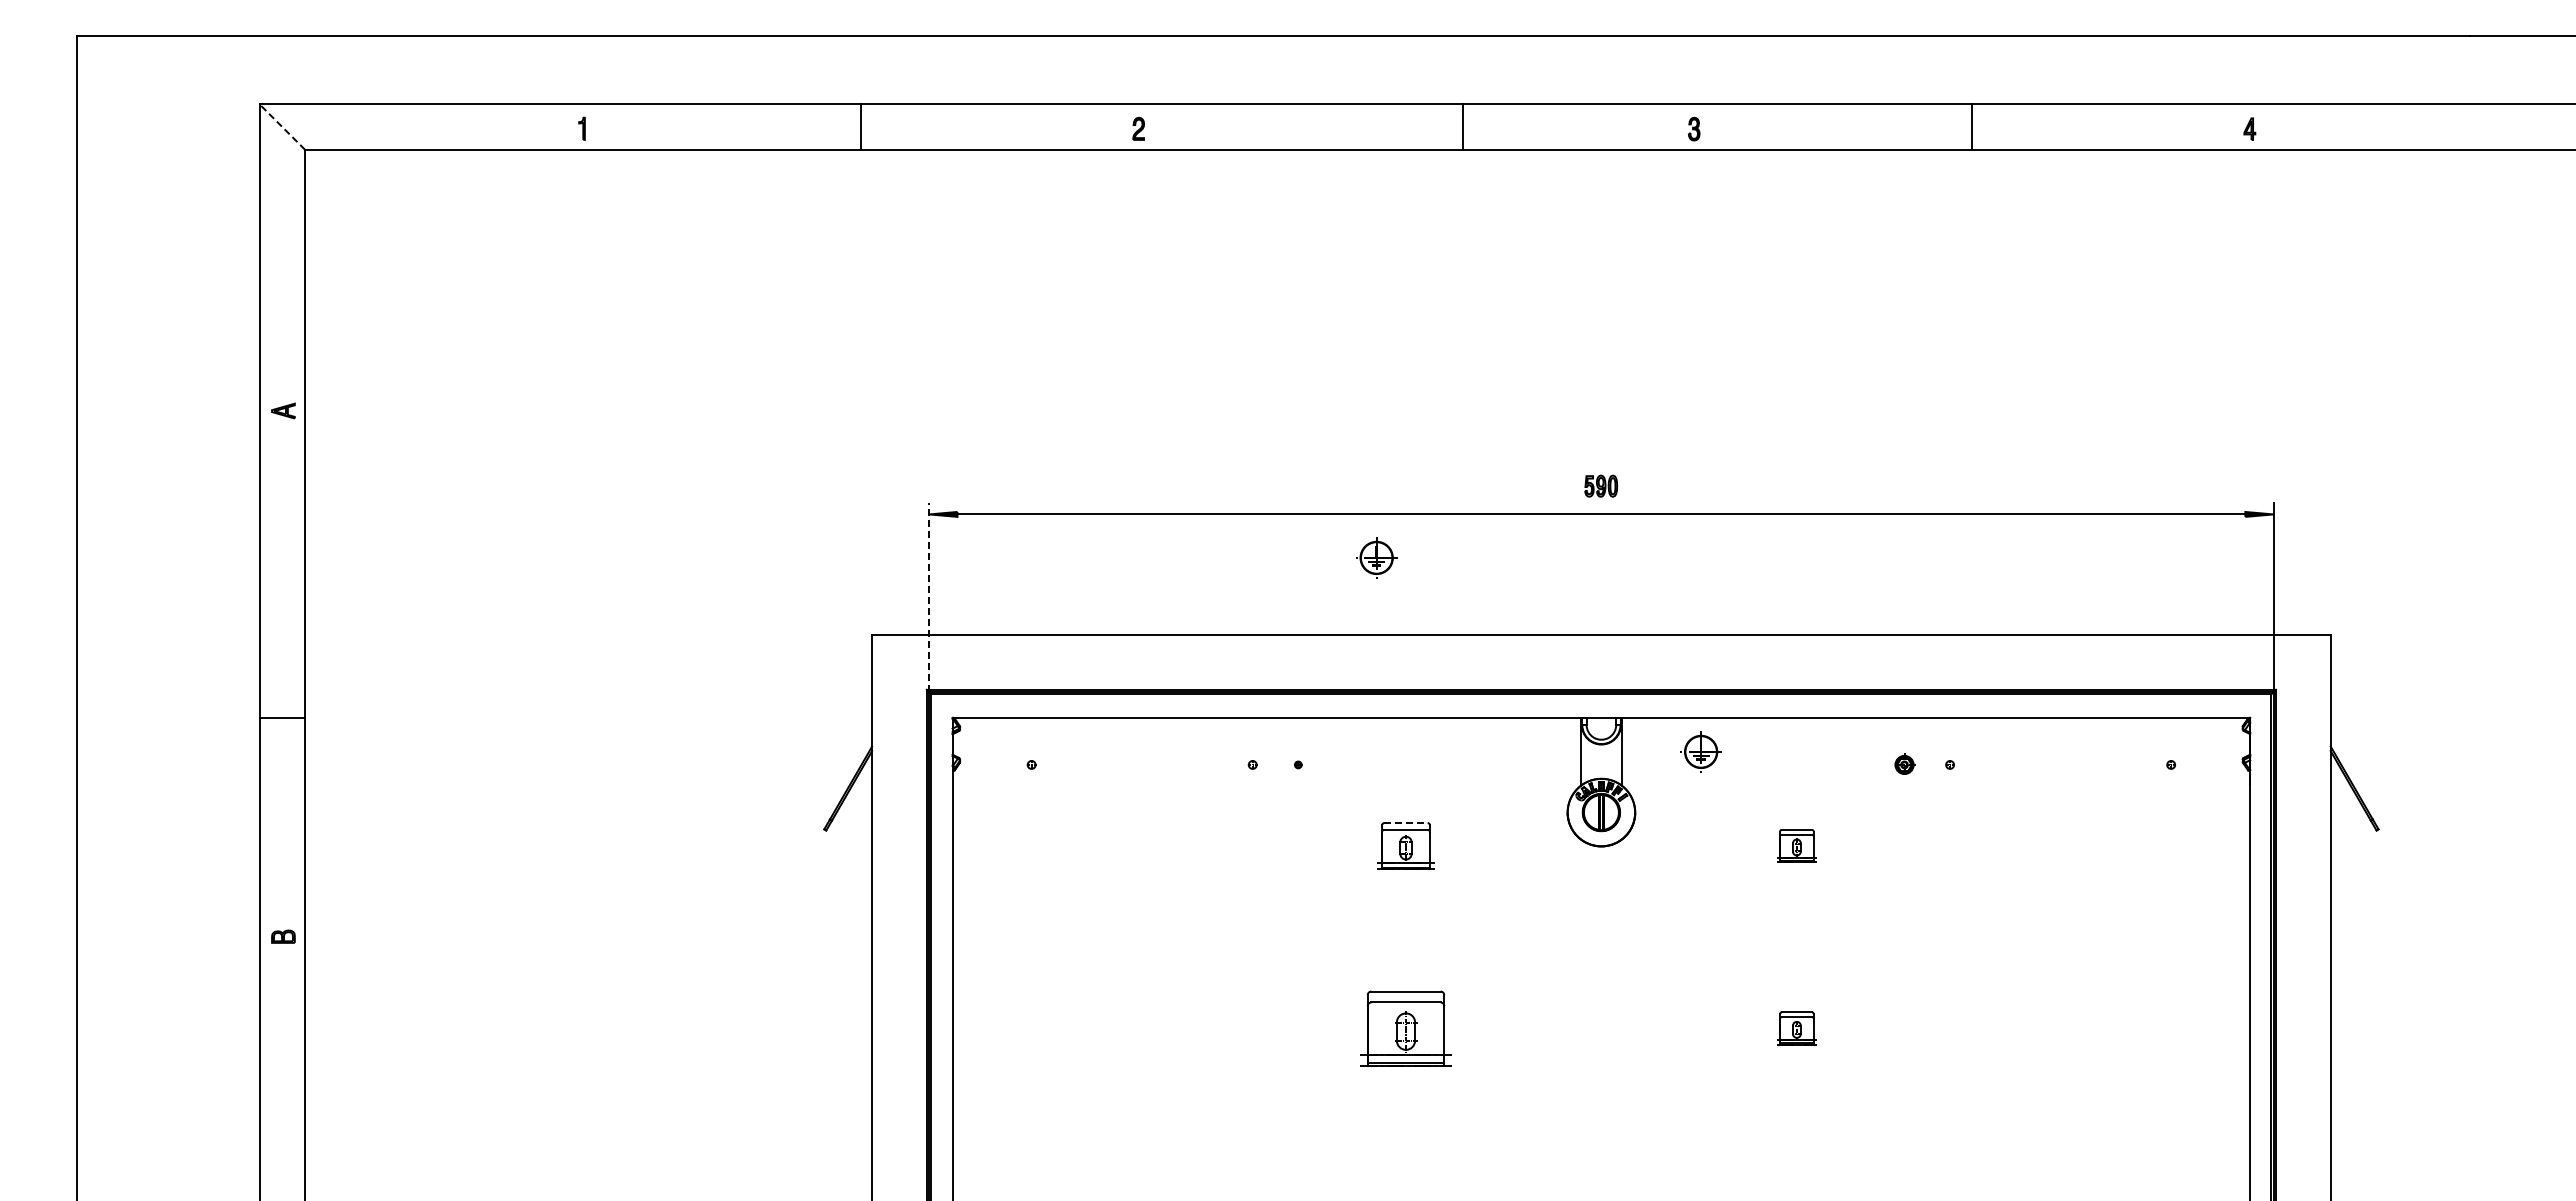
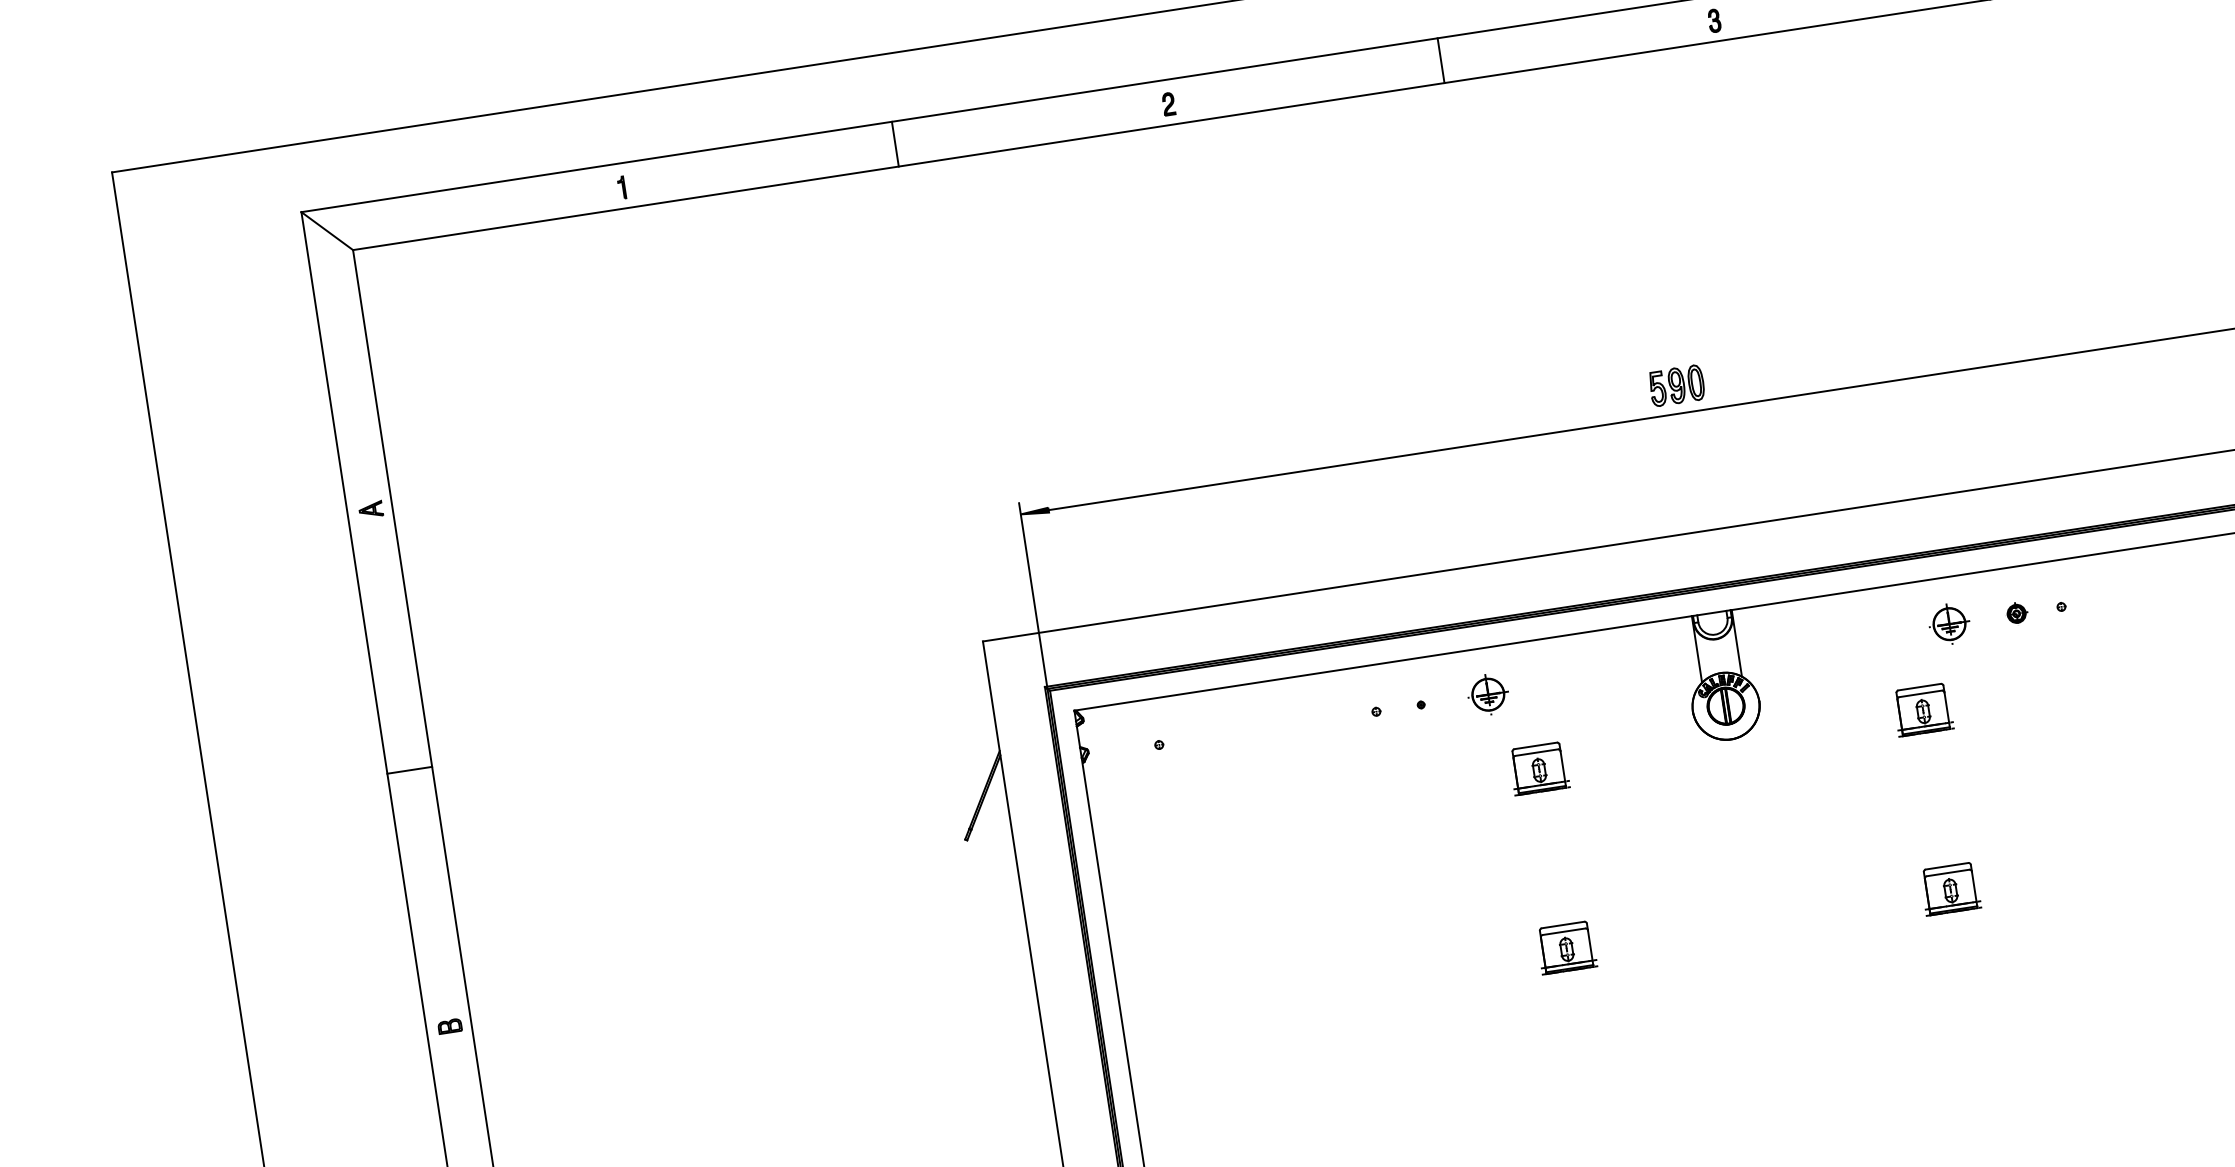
line: (282, 126) -> (327, 230), dashed -> solid
line: (1463, 126) -> (1441, 60), moved
part: (1600, 485) -> (1676, 385), size x1.67
part: (1376, 557) -> (1488, 694), moved
line: (929, 597) -> (1033, 595), dashed -> solid
line: (282, 717) -> (409, 769), moved
part: (1700, 751) -> (1948, 623), moved
line: (1406, 823) -> (1536, 746), dashed -> solid
part: (1796, 845) -> (1922, 709), size x1.43
part: (1405, 1028) -> (1566, 947), size x0.62
part: (1796, 1028) -> (1950, 889), size x1.43

